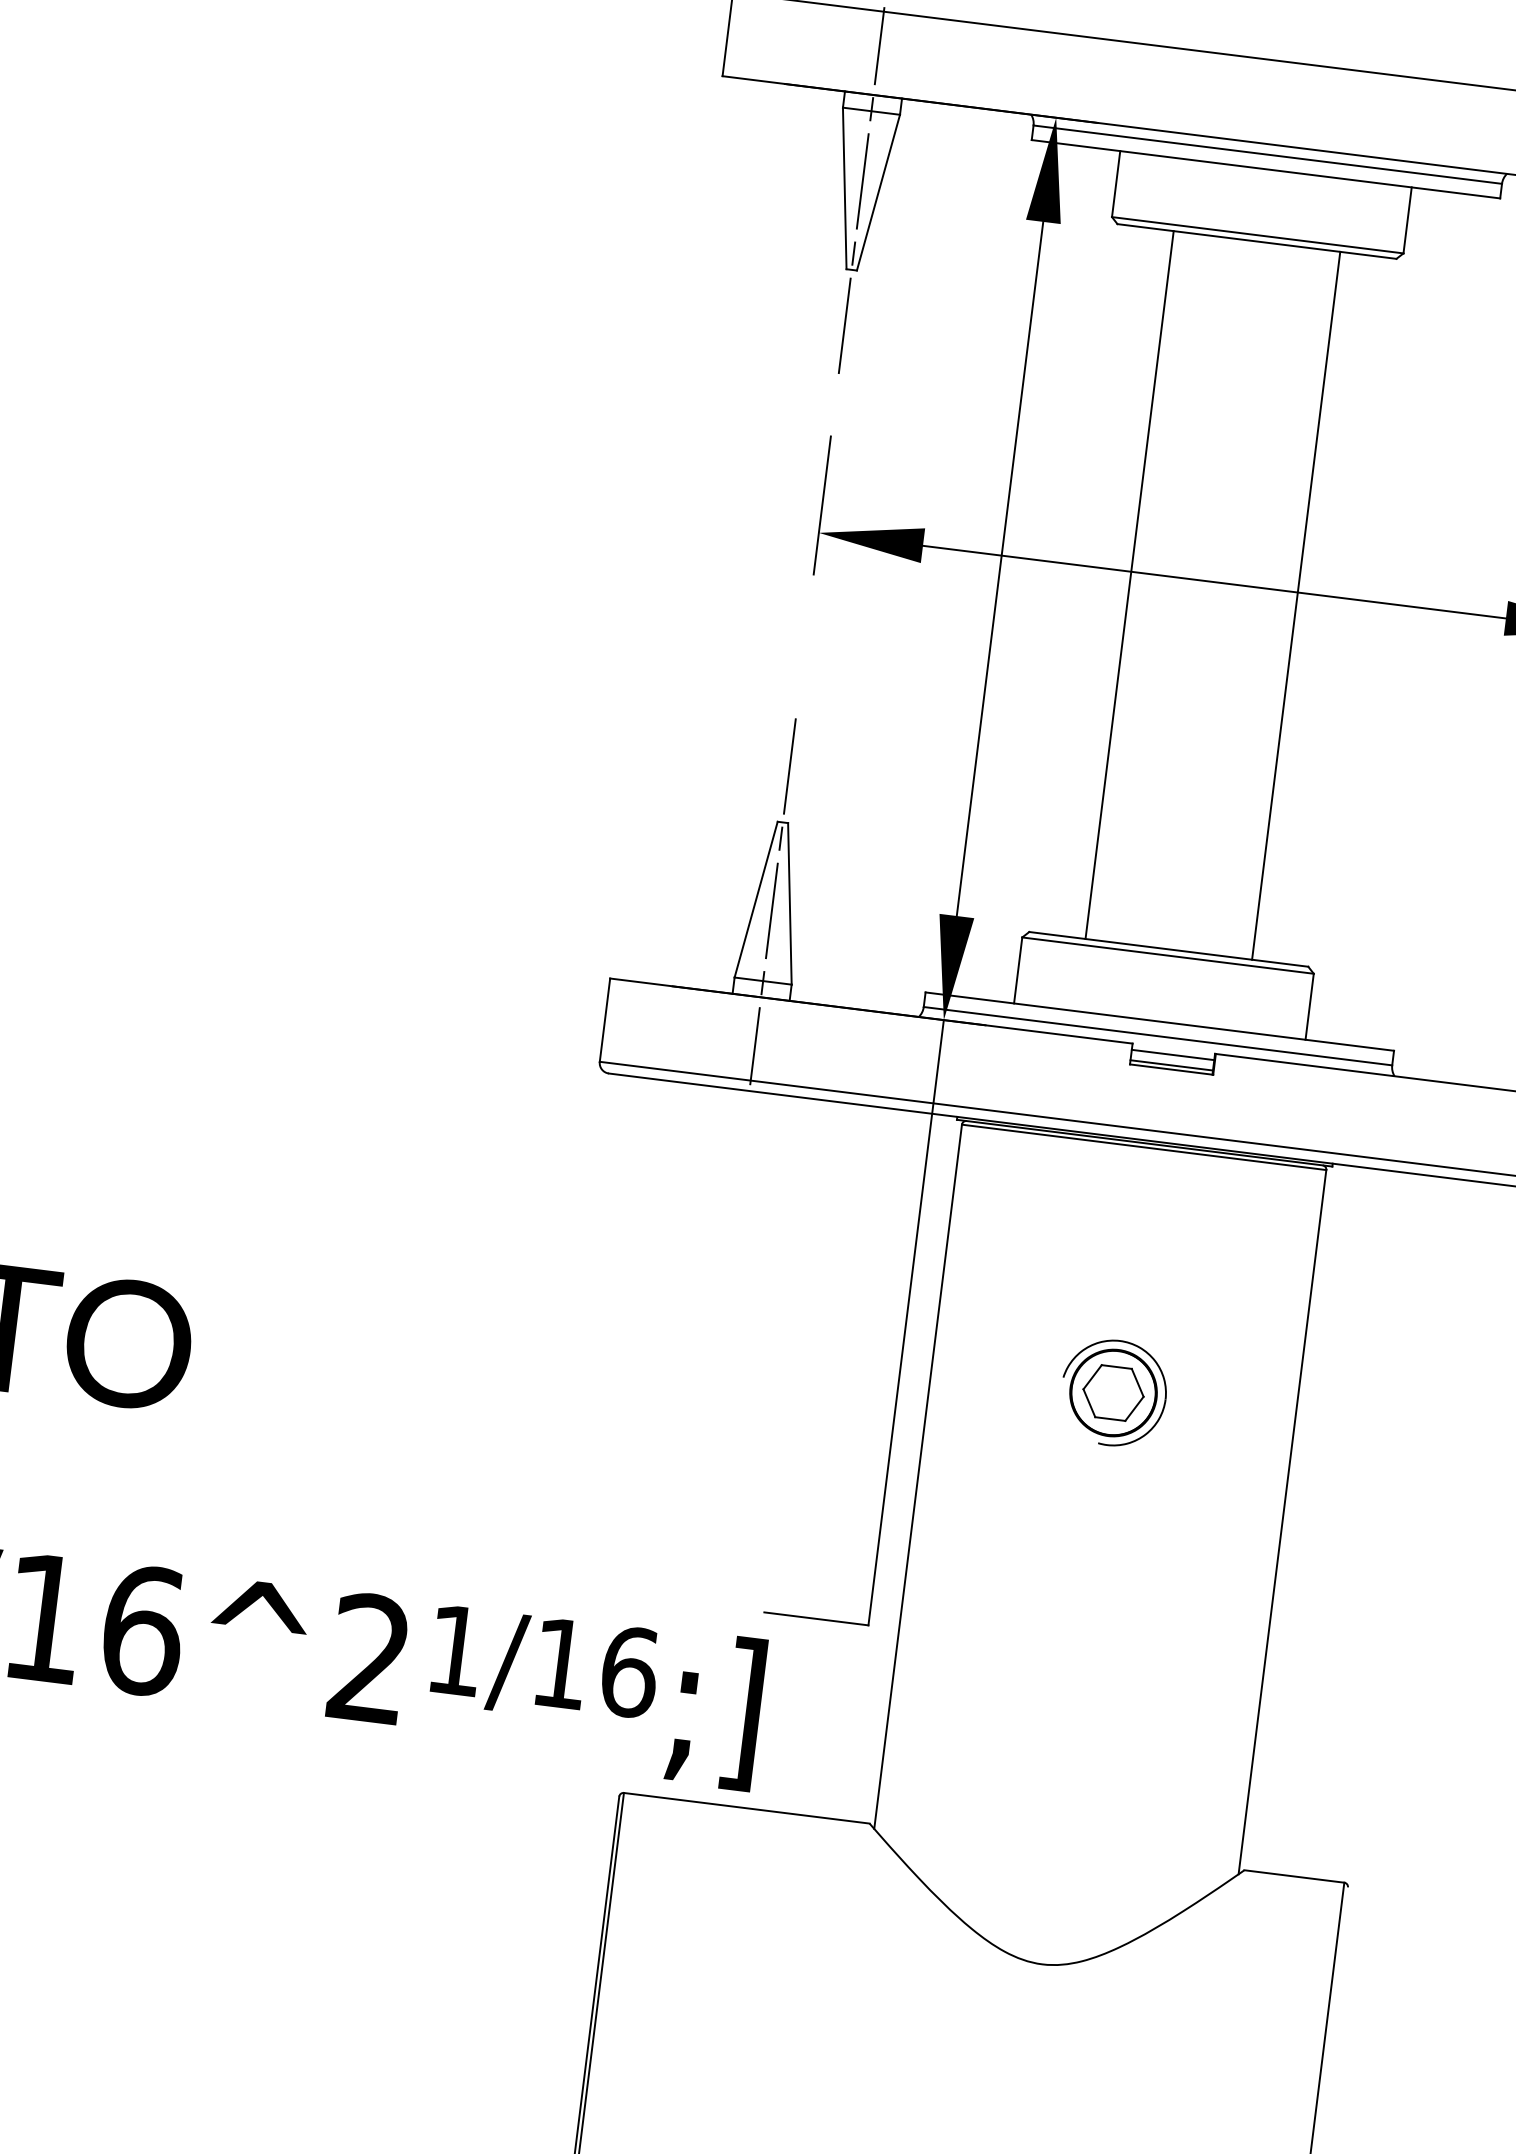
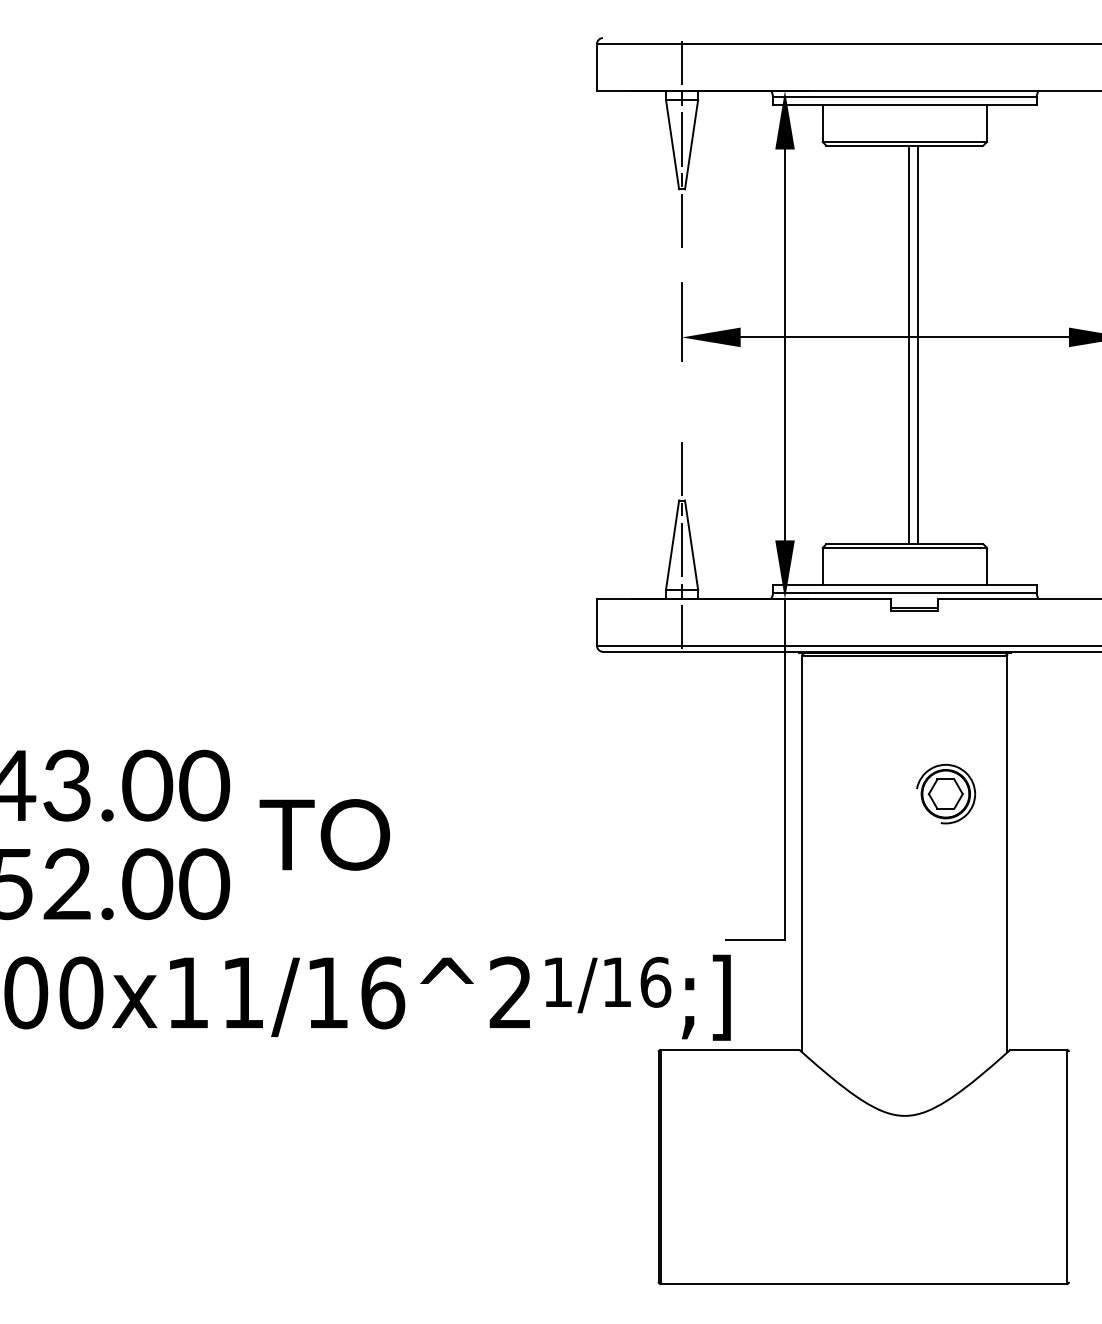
line: (1128, 584) -> (908, 344), moved
line: (1295, 604) -> (917, 344), moved
line: (1173, 1054) -> (914, 602), removed
part: (1114, 1393) -> (946, 794), moved

